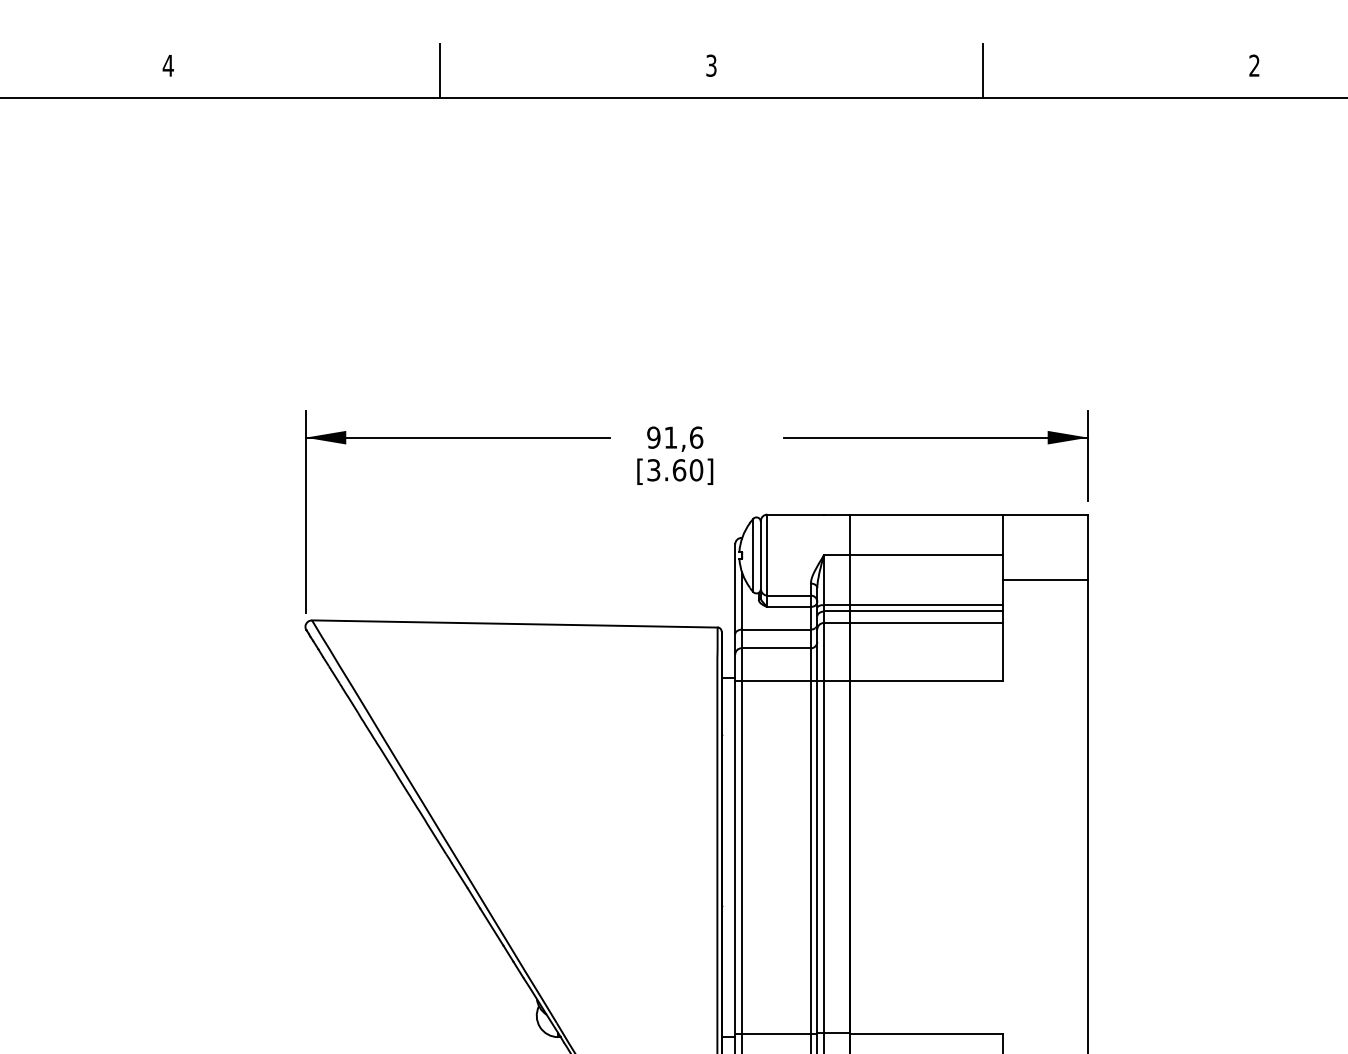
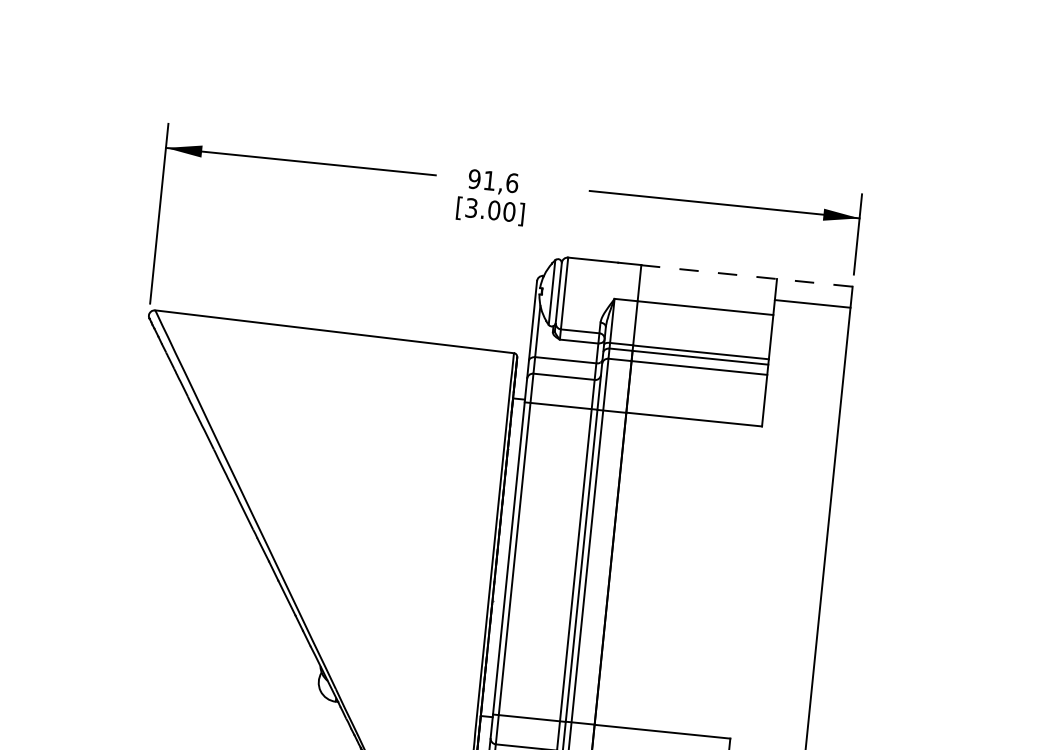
text: (679, 470) -> (494, 210), [3.60] -> [3.00]
line: (968, 514) -> (746, 275), solid -> dashed
line: (1045, 579) -> (812, 303), moved

